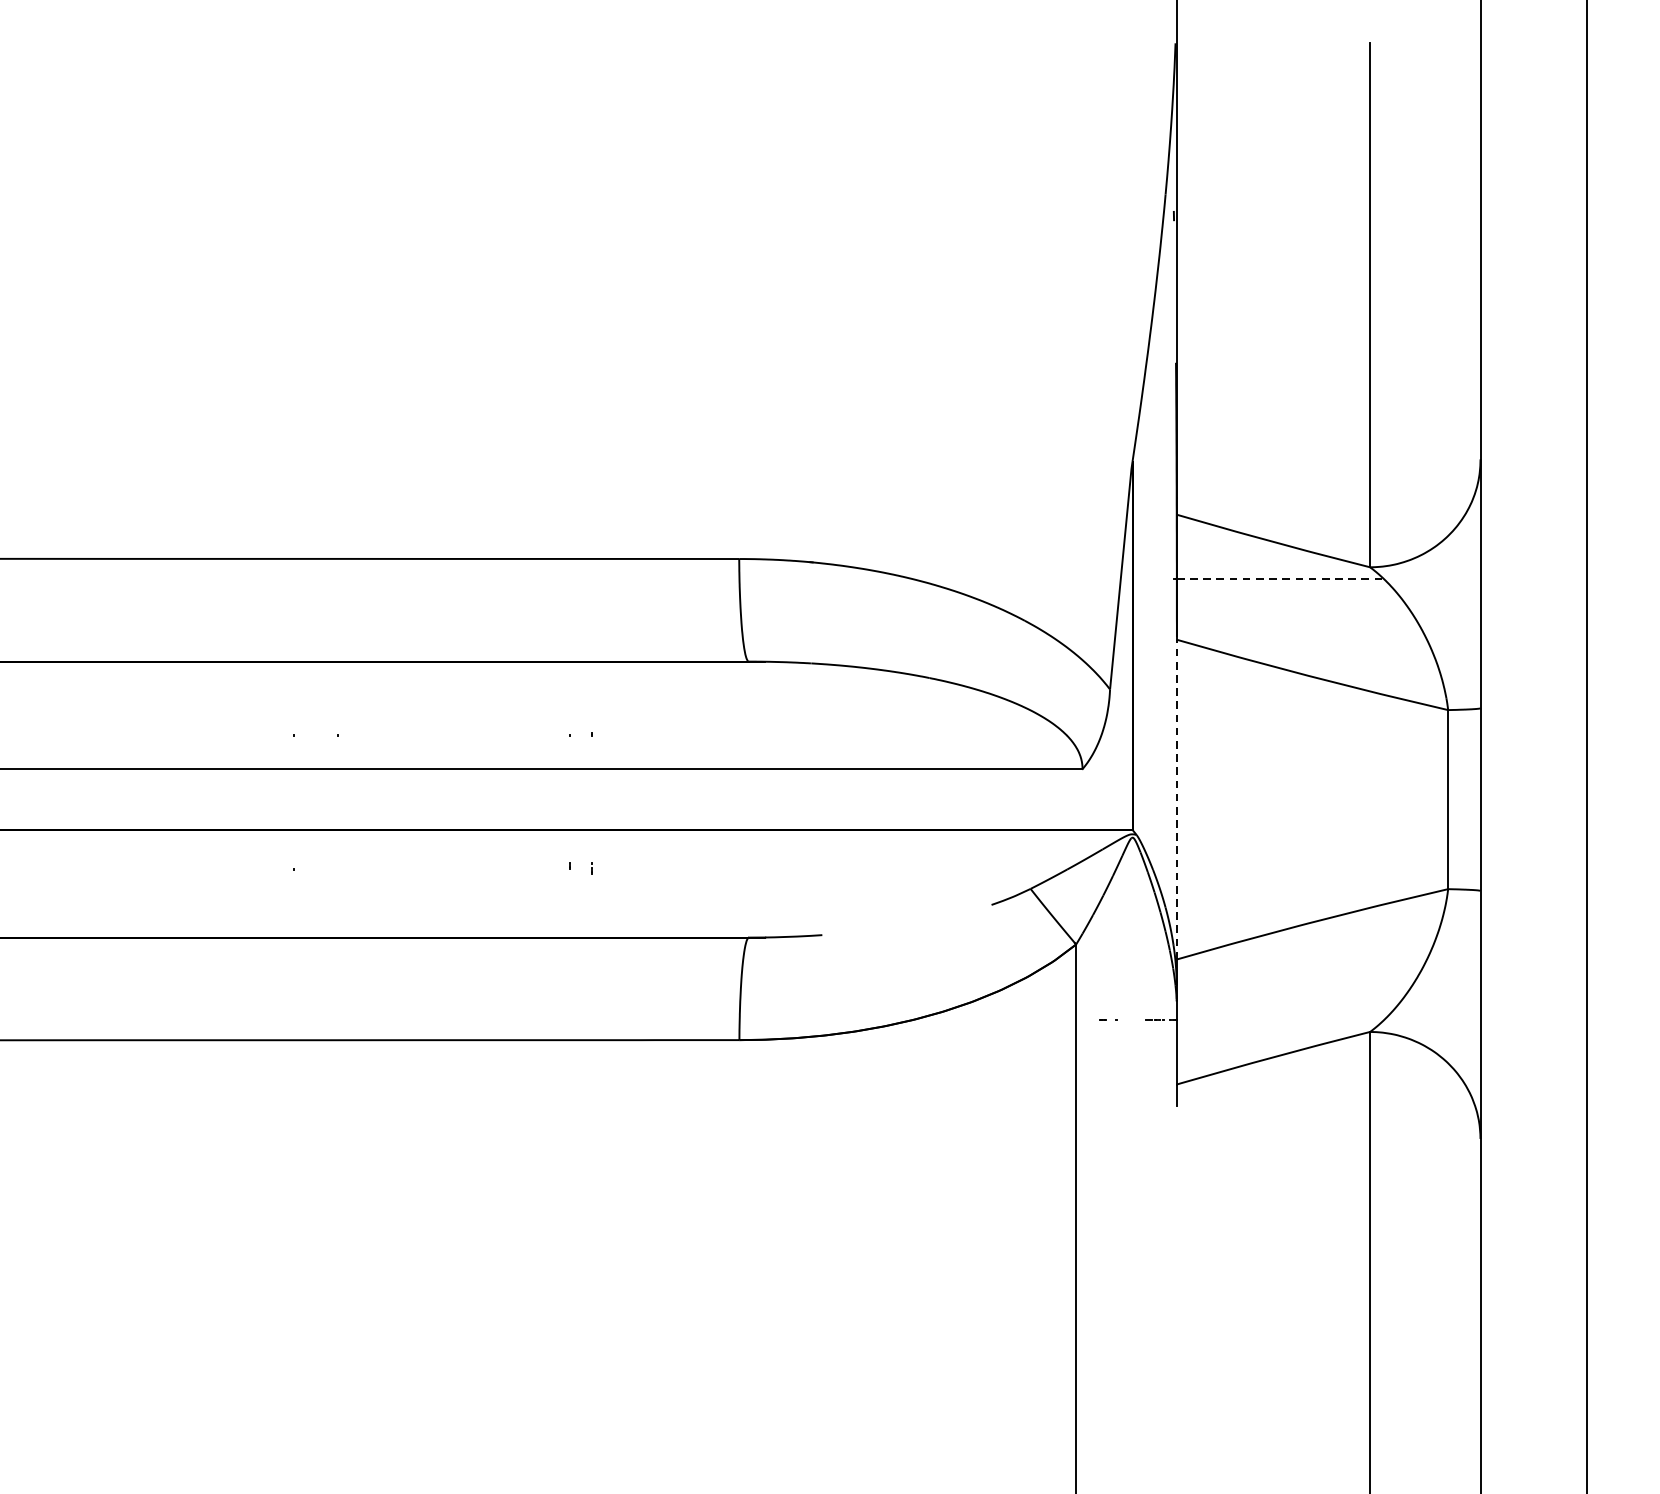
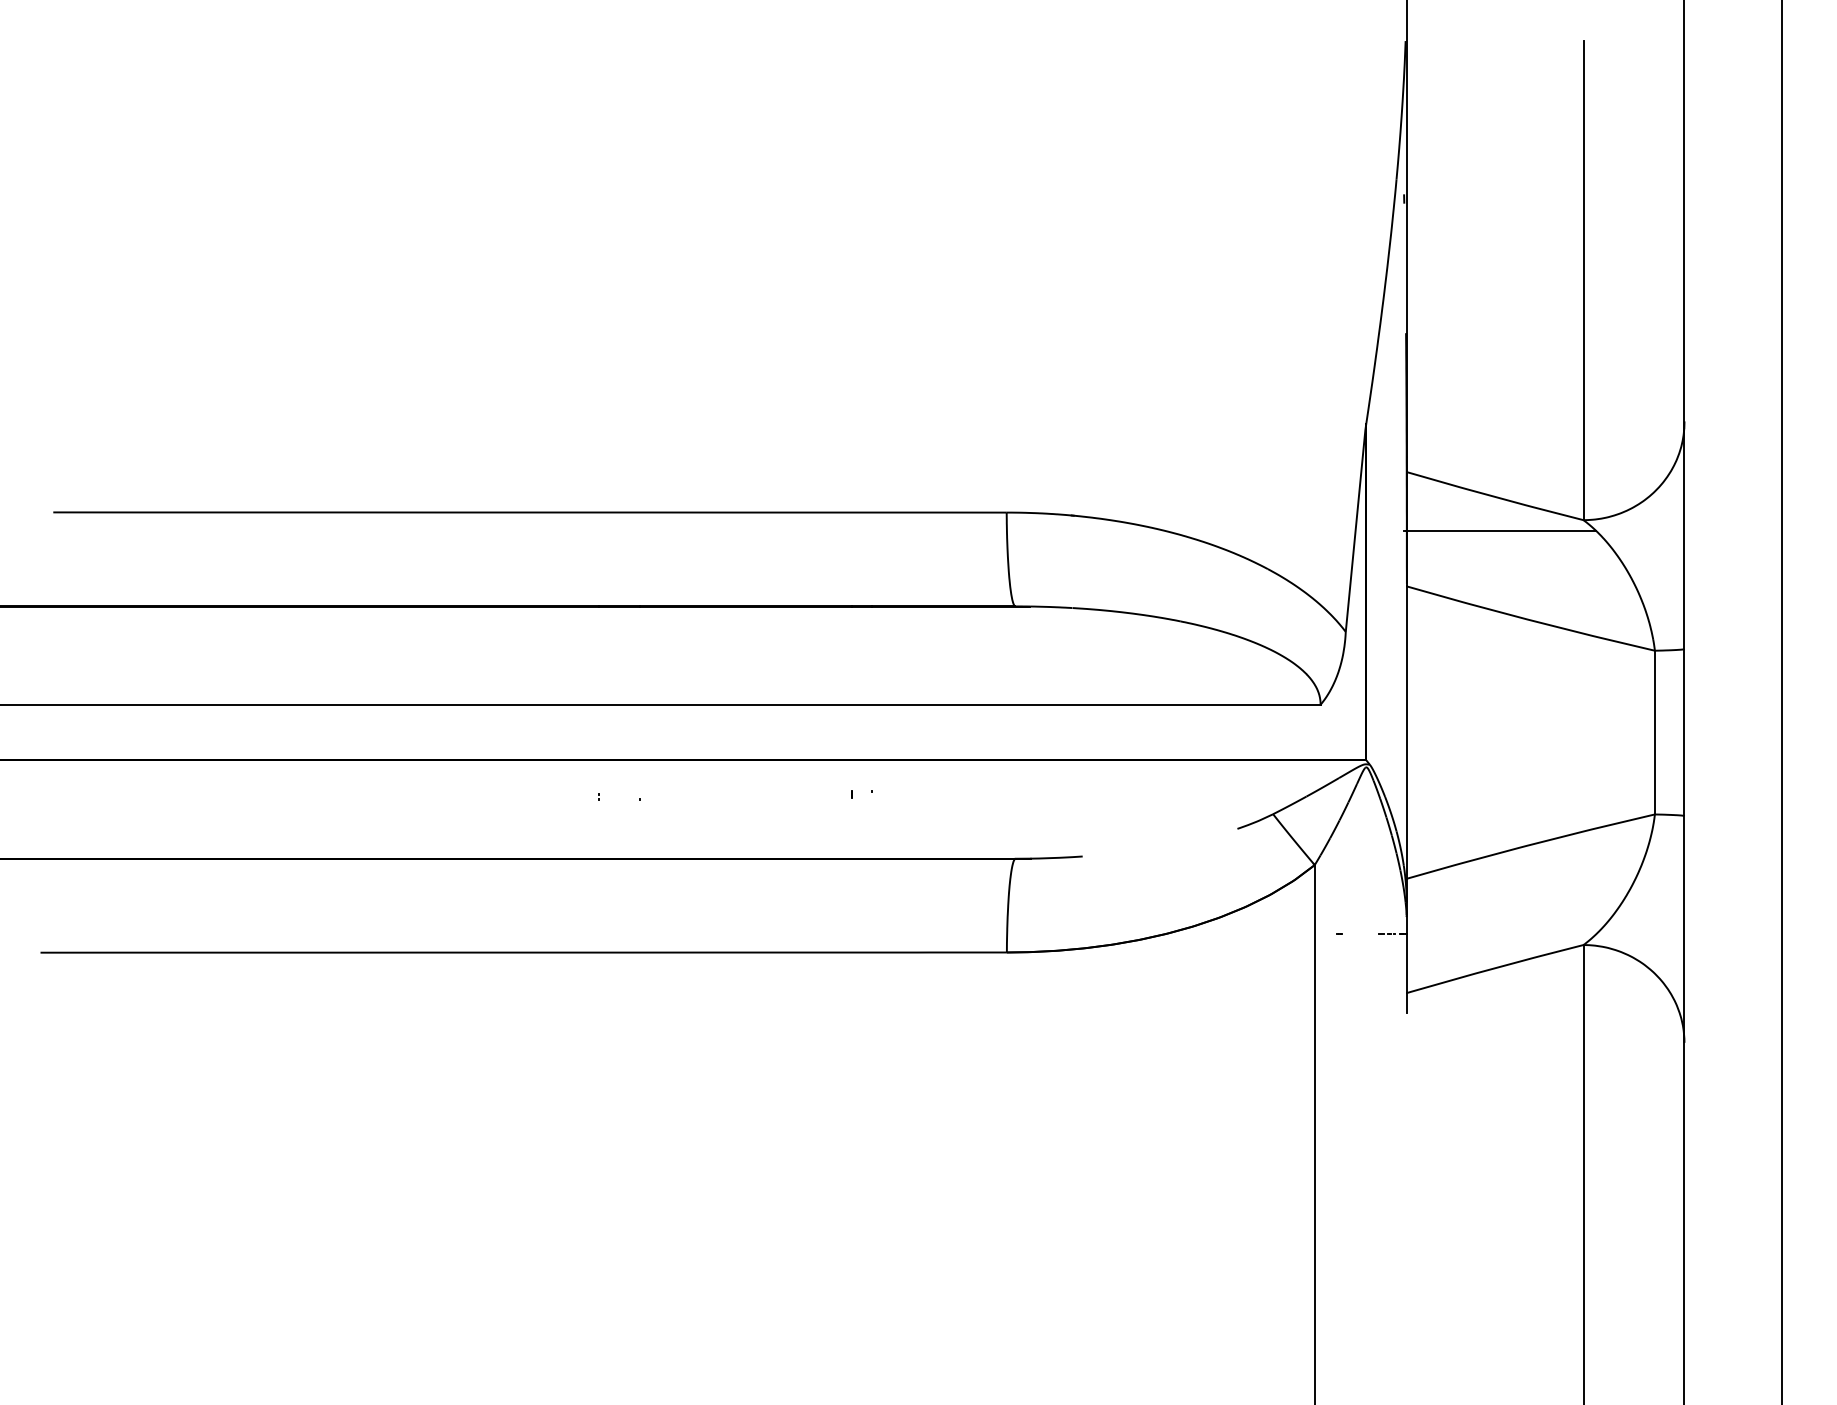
line: (1280, 578) -> (1501, 530), dashed -> solid
line: (1176, 799) -> (1406, 732), dashed -> solid

